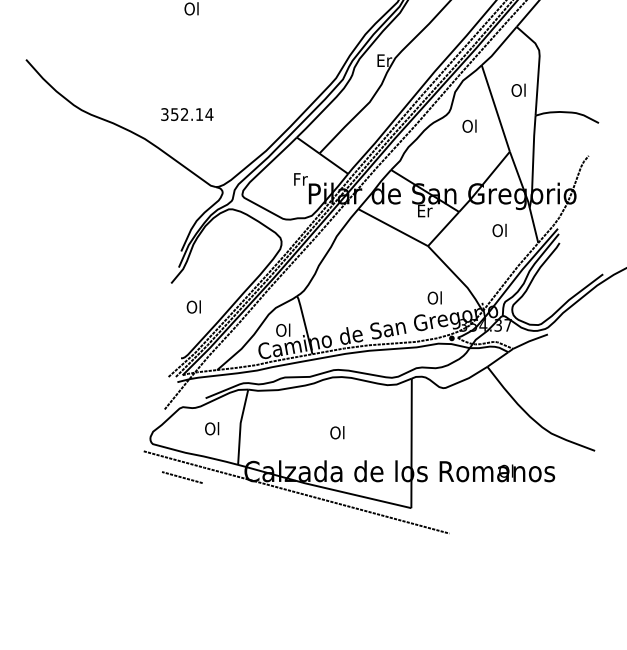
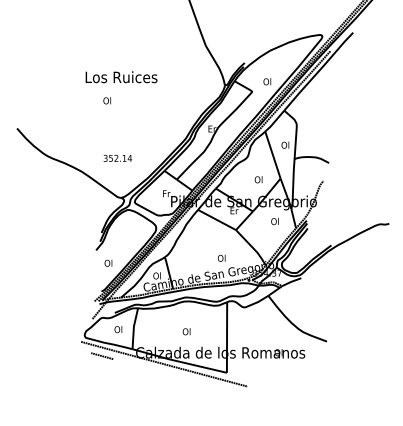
text: (186, 112) -> (117, 157), moved
text: (469, 125) -> (258, 179), moved
text: (434, 296) -> (221, 257), moved

